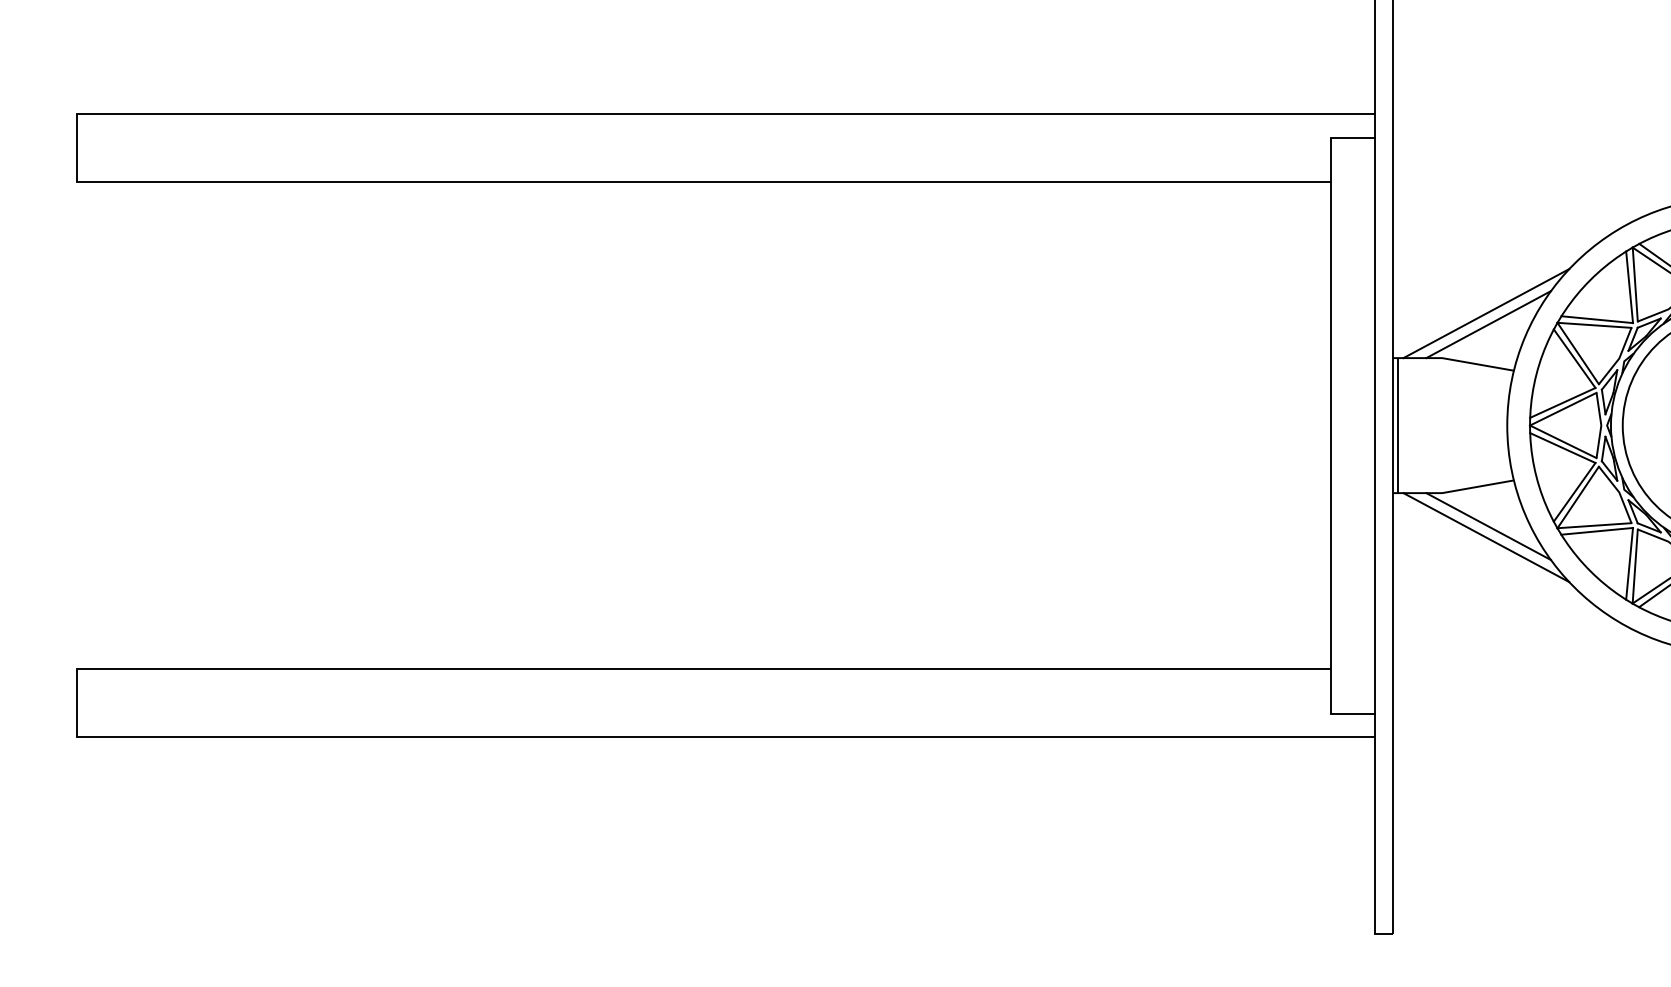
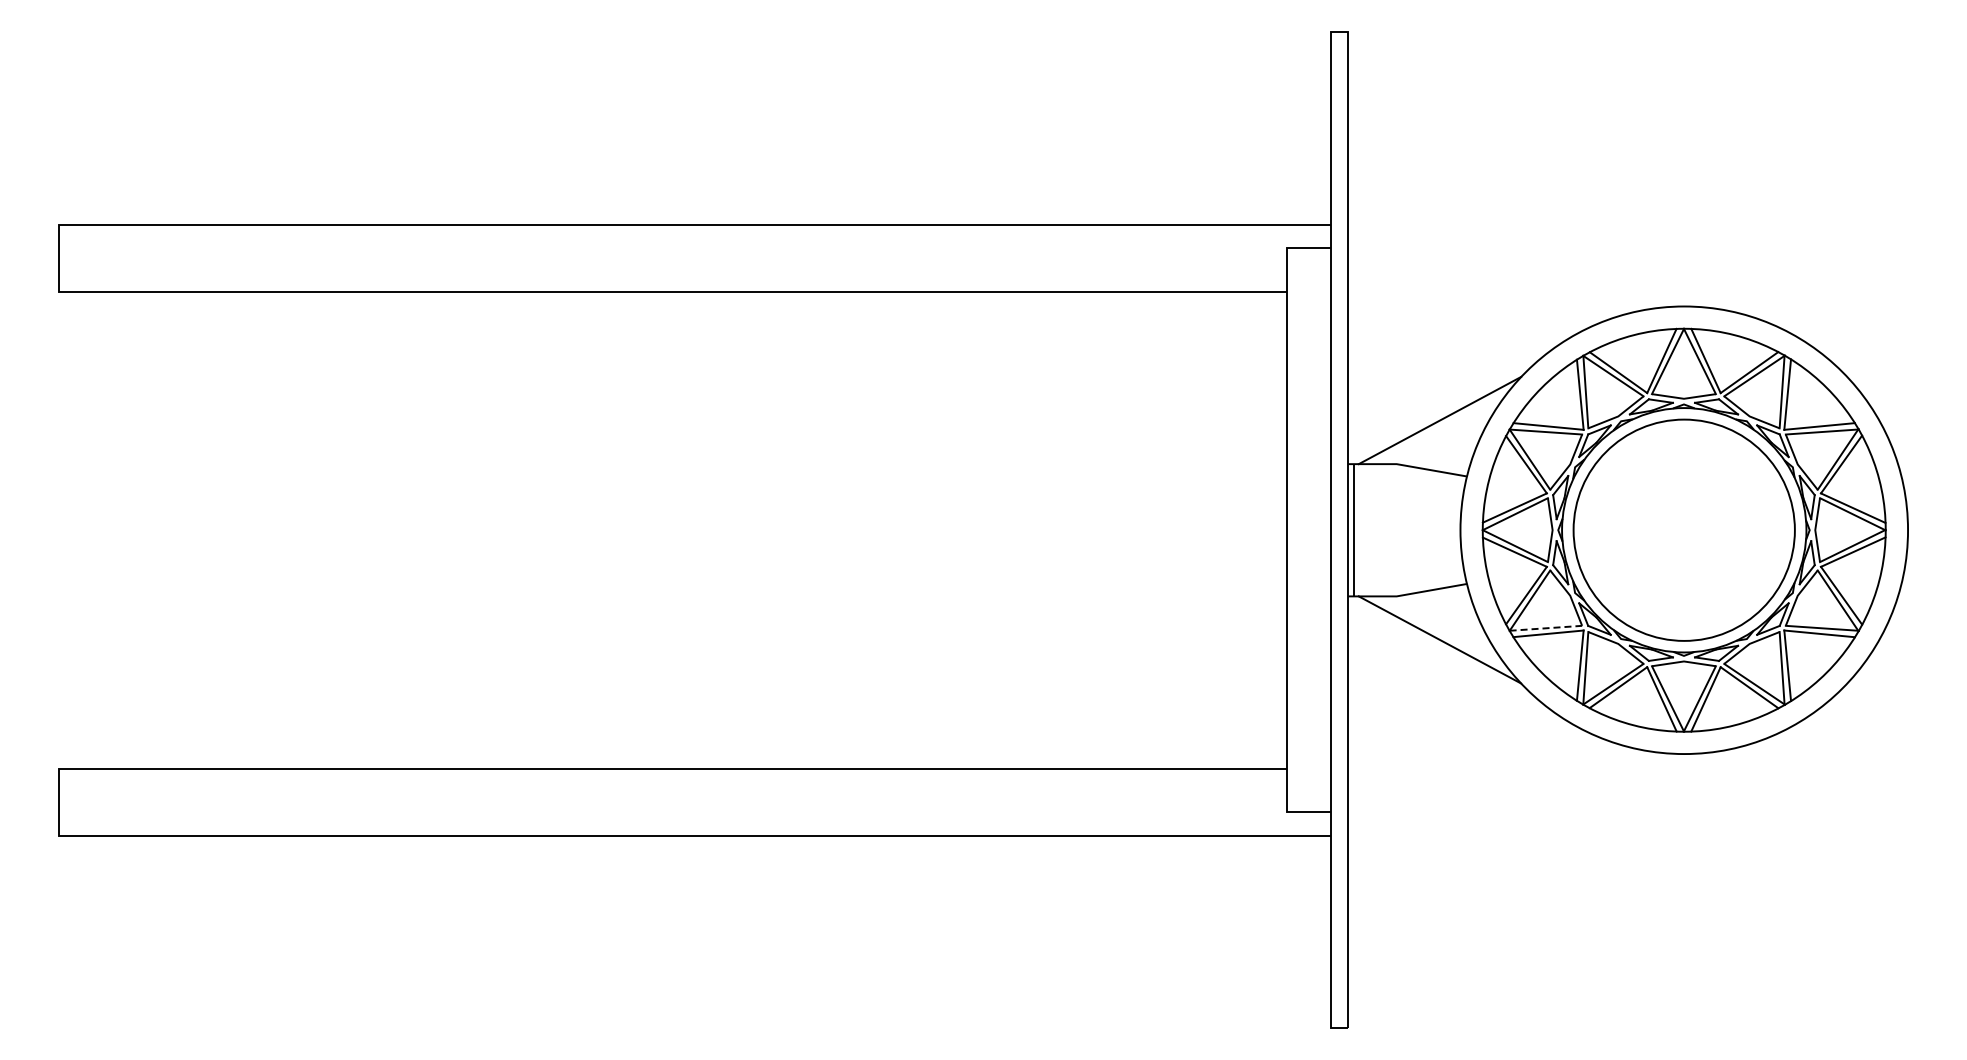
line: (1488, 324) -> (1442, 431), removed
line: (1488, 525) -> (1442, 628), removed
line: (1595, 525) -> (1546, 628), solid -> dashed

